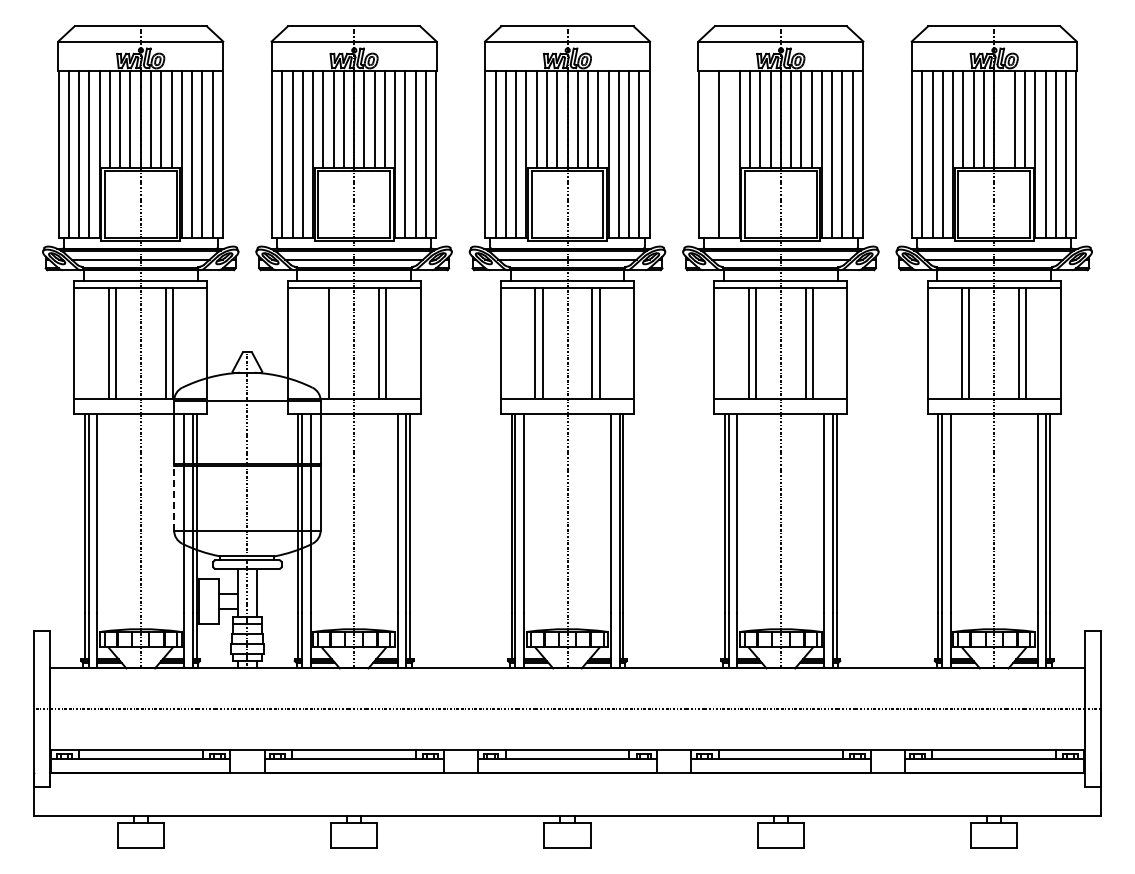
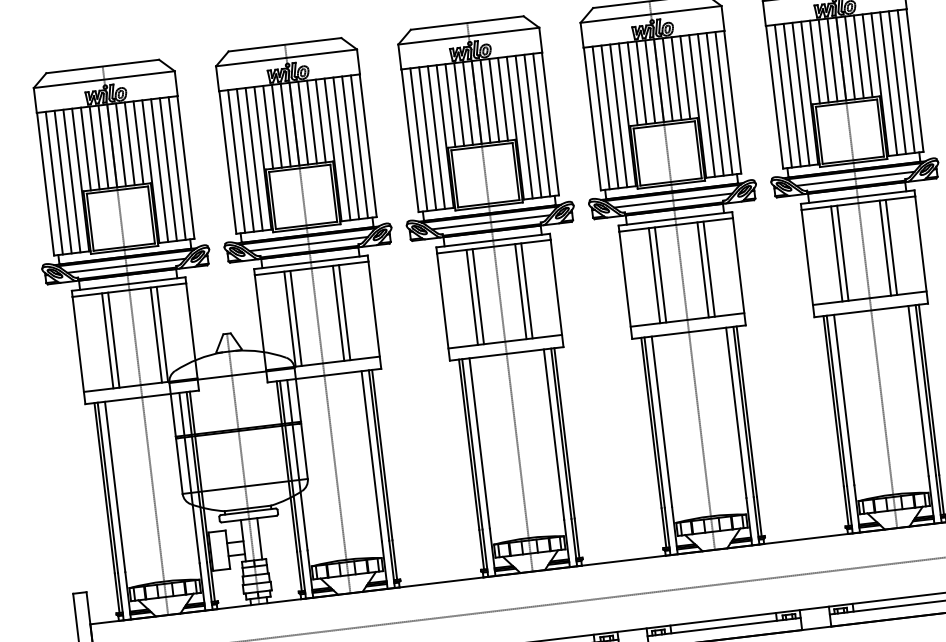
line: (1004, 118) -> (849, 57), added
line: (708, 153) -> (600, 117), added
line: (729, 153) -> (618, 115), added
line: (322, 343) -> (290, 318), added
line: (174, 497) -> (179, 465), dashed -> solid

